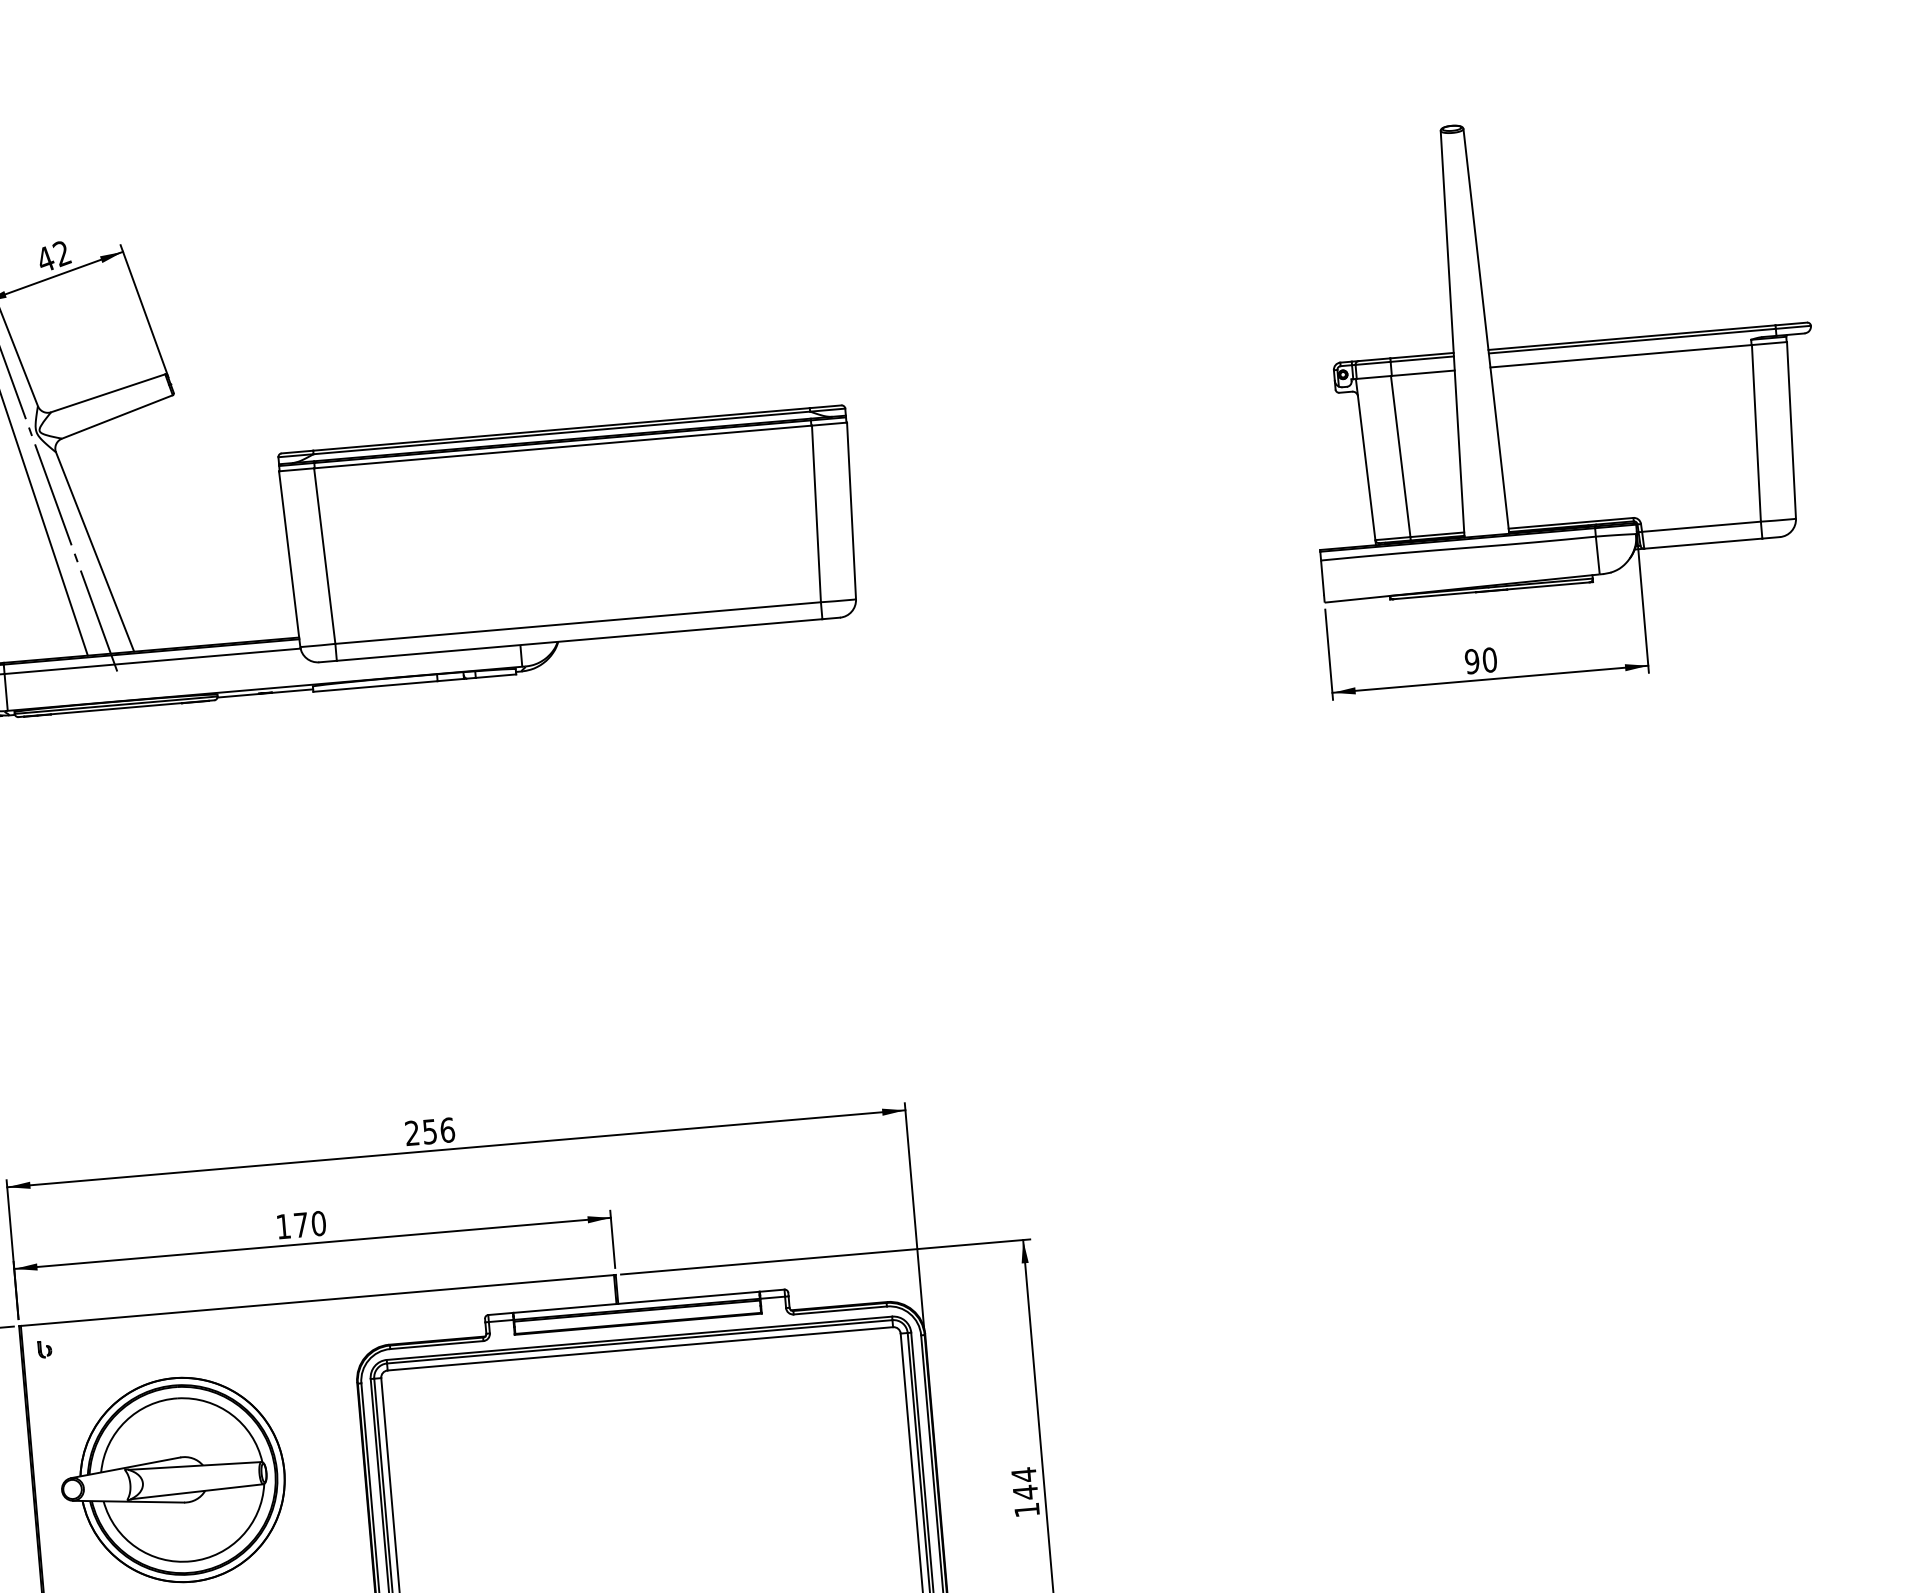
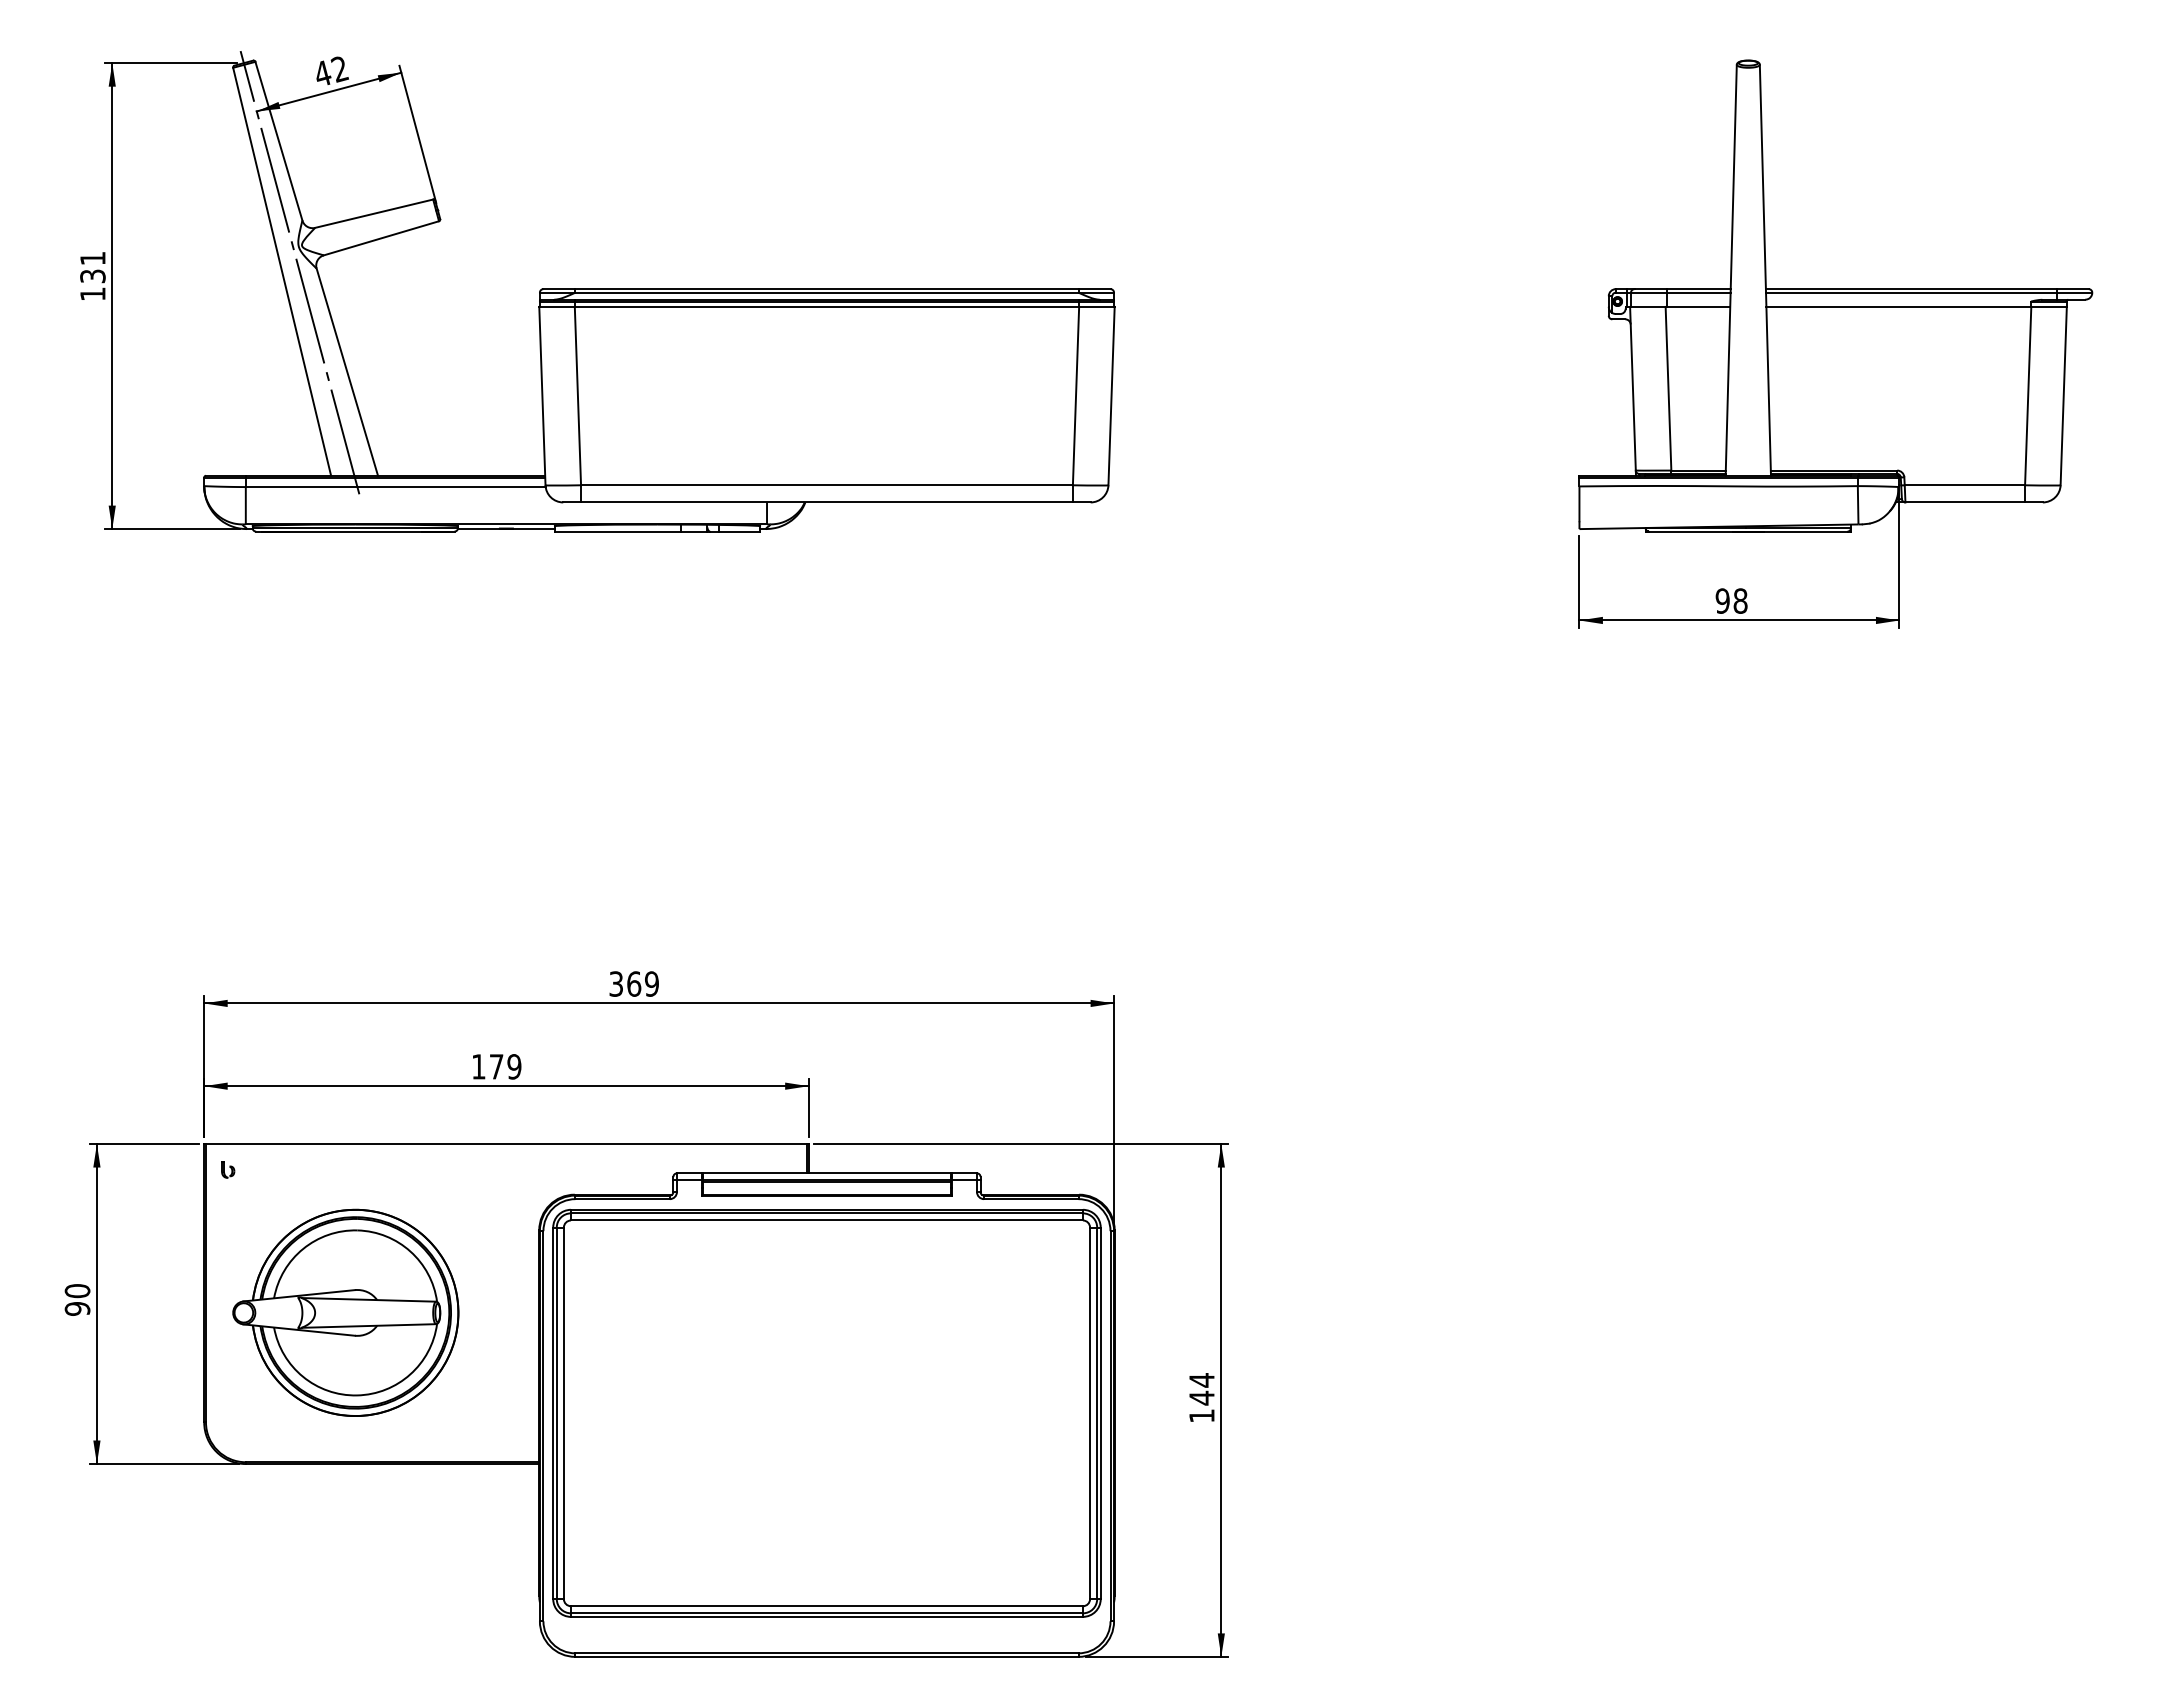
text: (1489, 659) -> (1740, 600), 90 -> 98
text: (430, 1131) -> (634, 983), 256 -> 369
text: (318, 1223) -> (514, 1066), 170 -> 179

